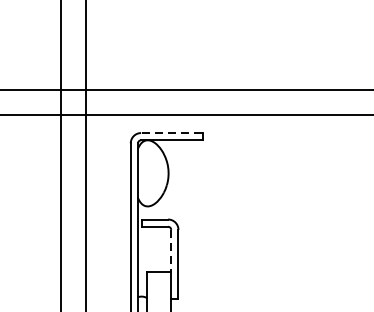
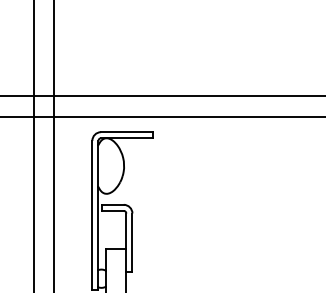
line: (171, 133) -> (126, 132), dashed -> solid
line: (171, 251) -> (126, 231), dashed -> solid

